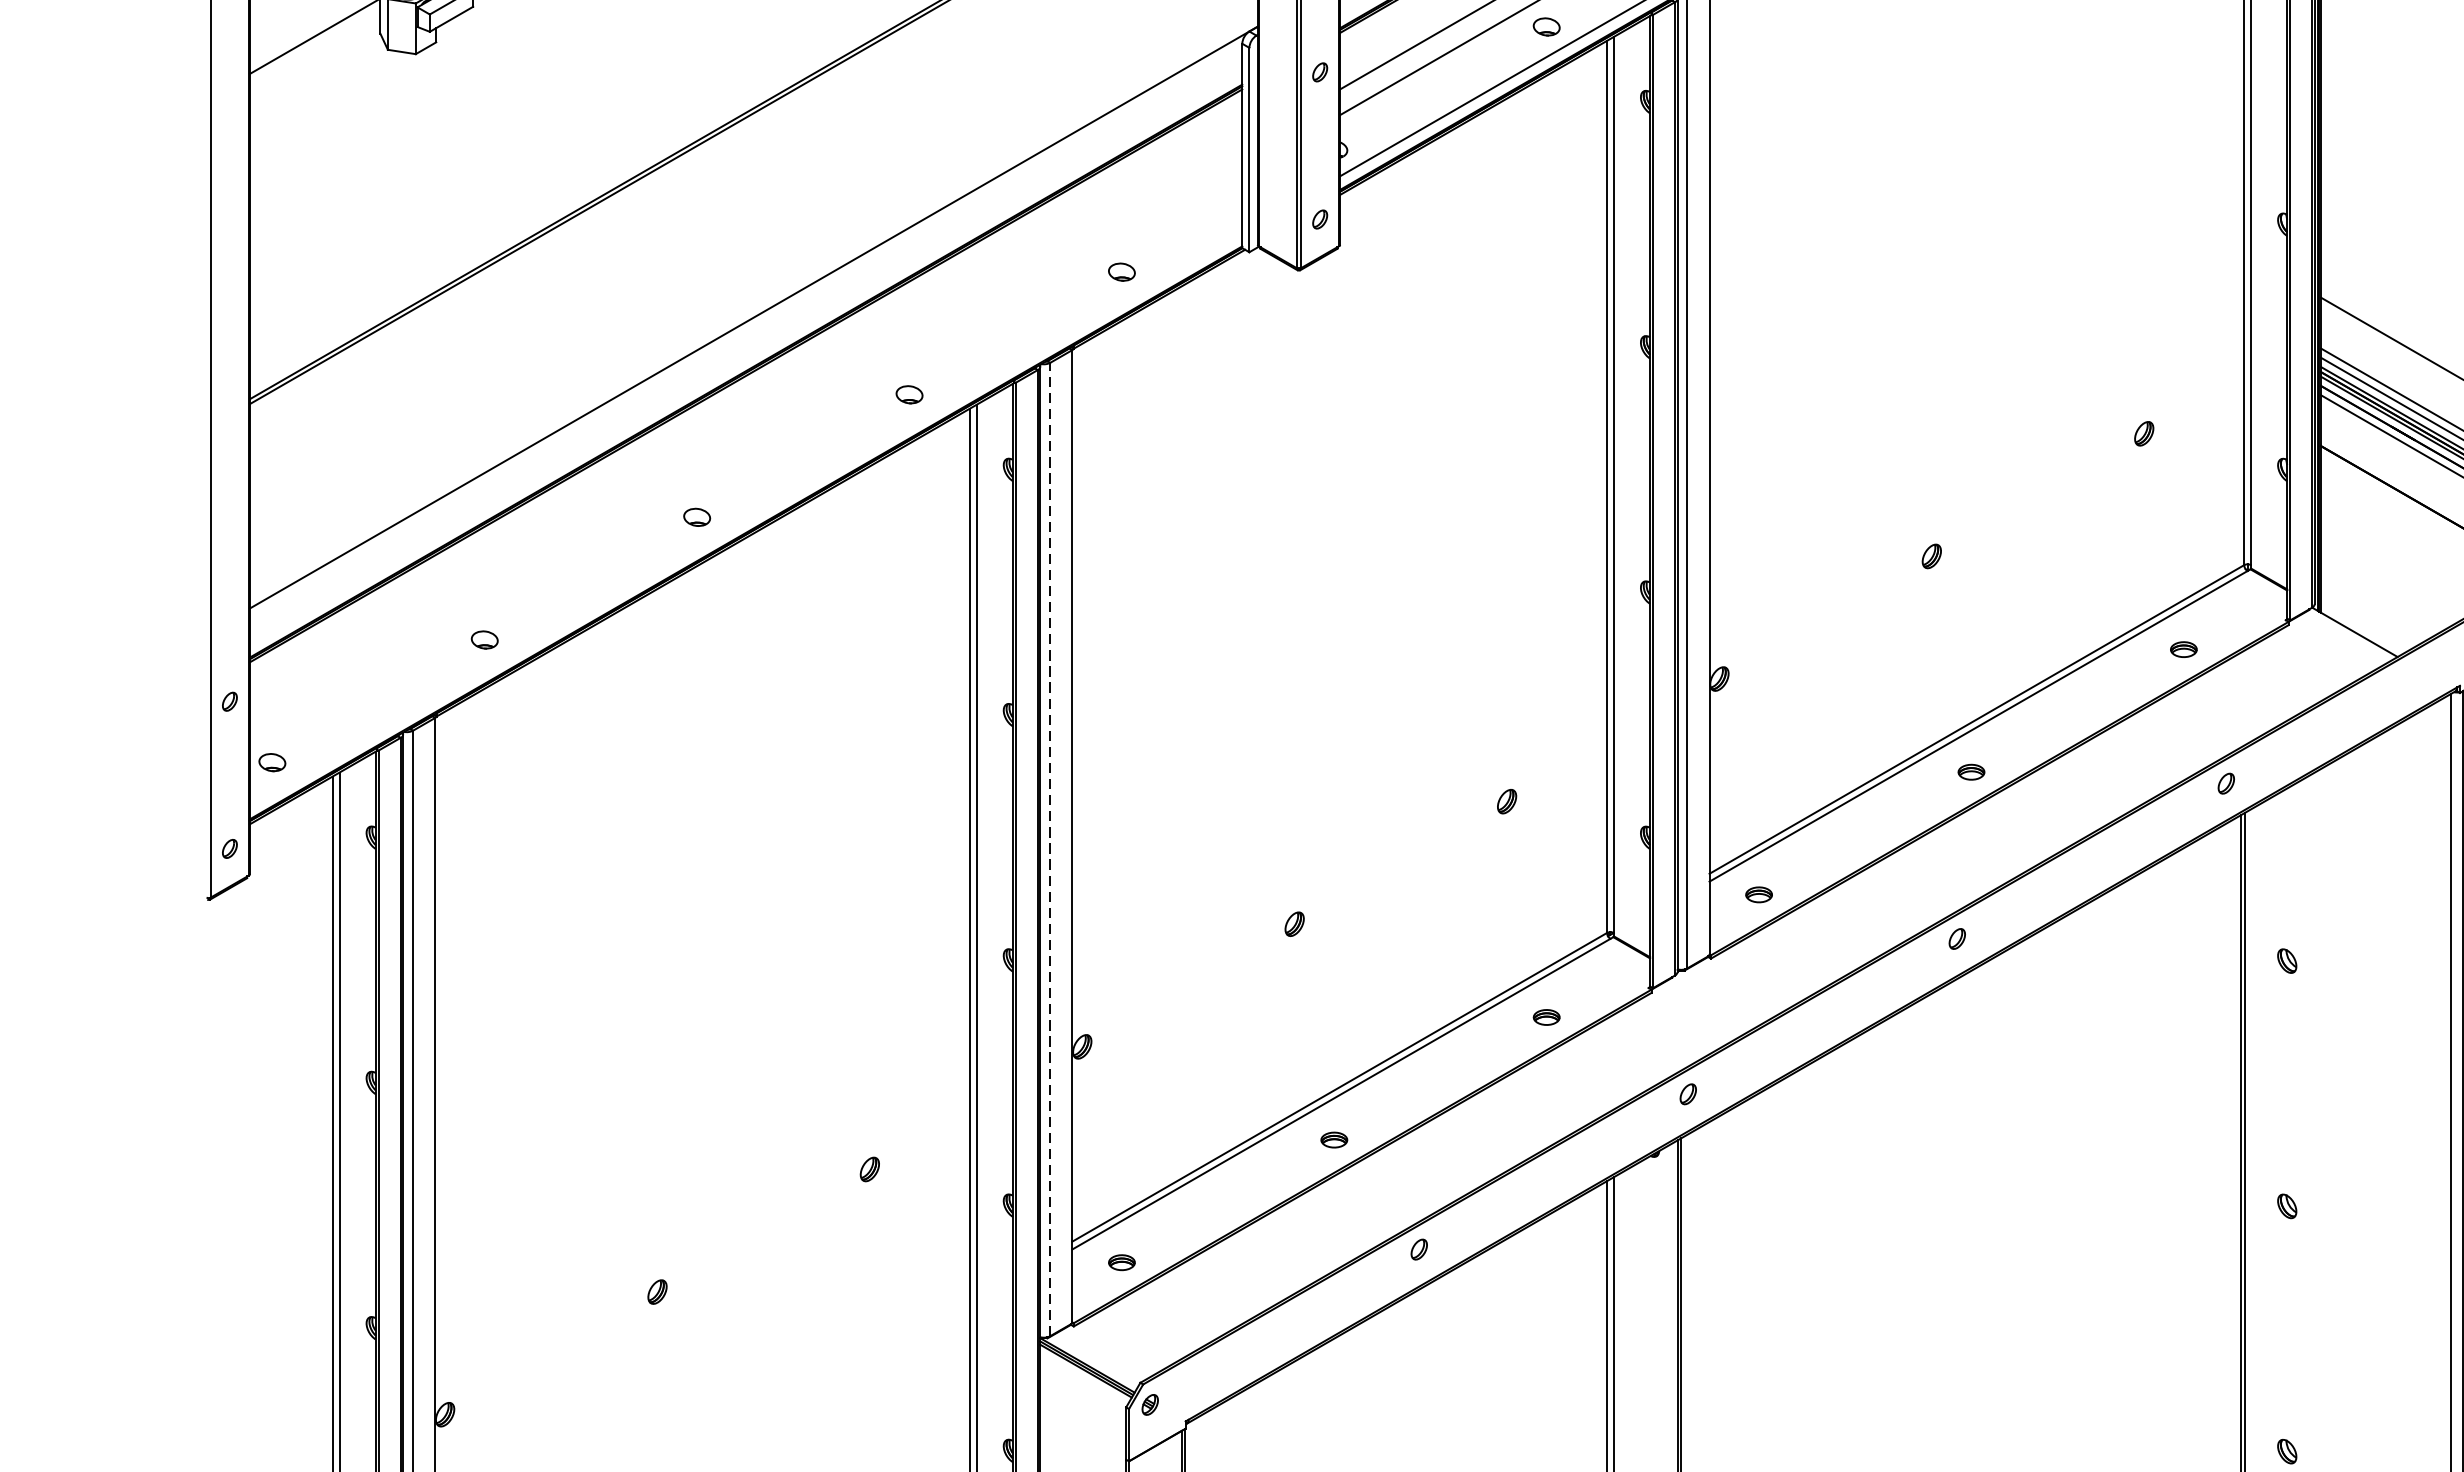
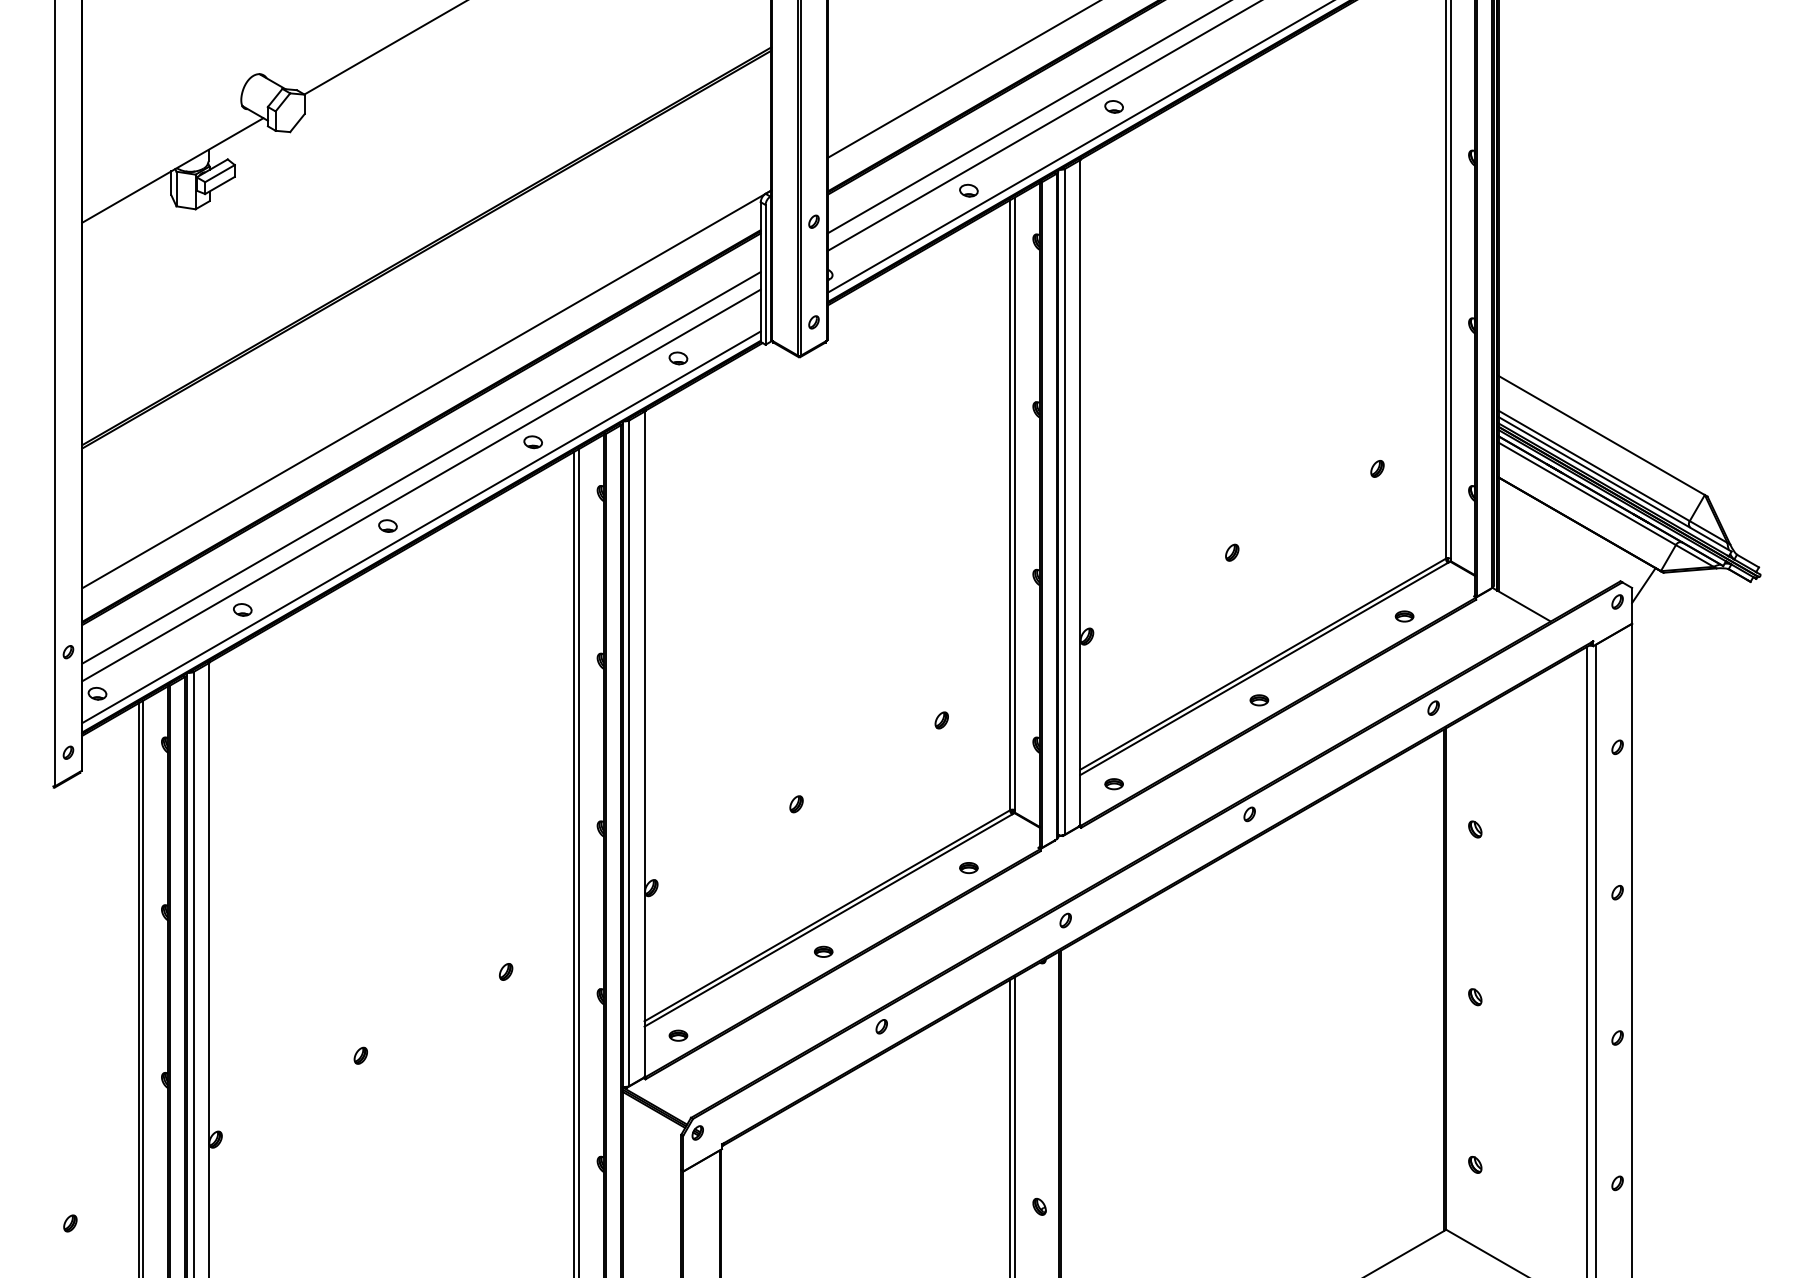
line: (746, 431) -> (421, 467), added
line: (746, 458) -> (421, 485), added
line: (746, 519) -> (421, 527), added
line: (1050, 849) -> (629, 753), dashed -> solid

